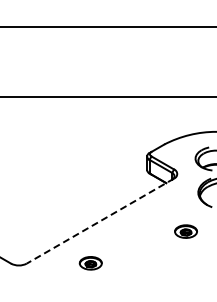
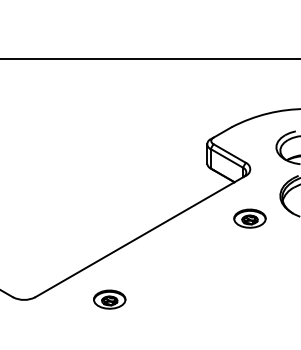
line: (100, 221) -> (140, 237), dashed -> solid
part: (185, 231) -> (249, 218), moved
part: (90, 263) -> (109, 299), moved

